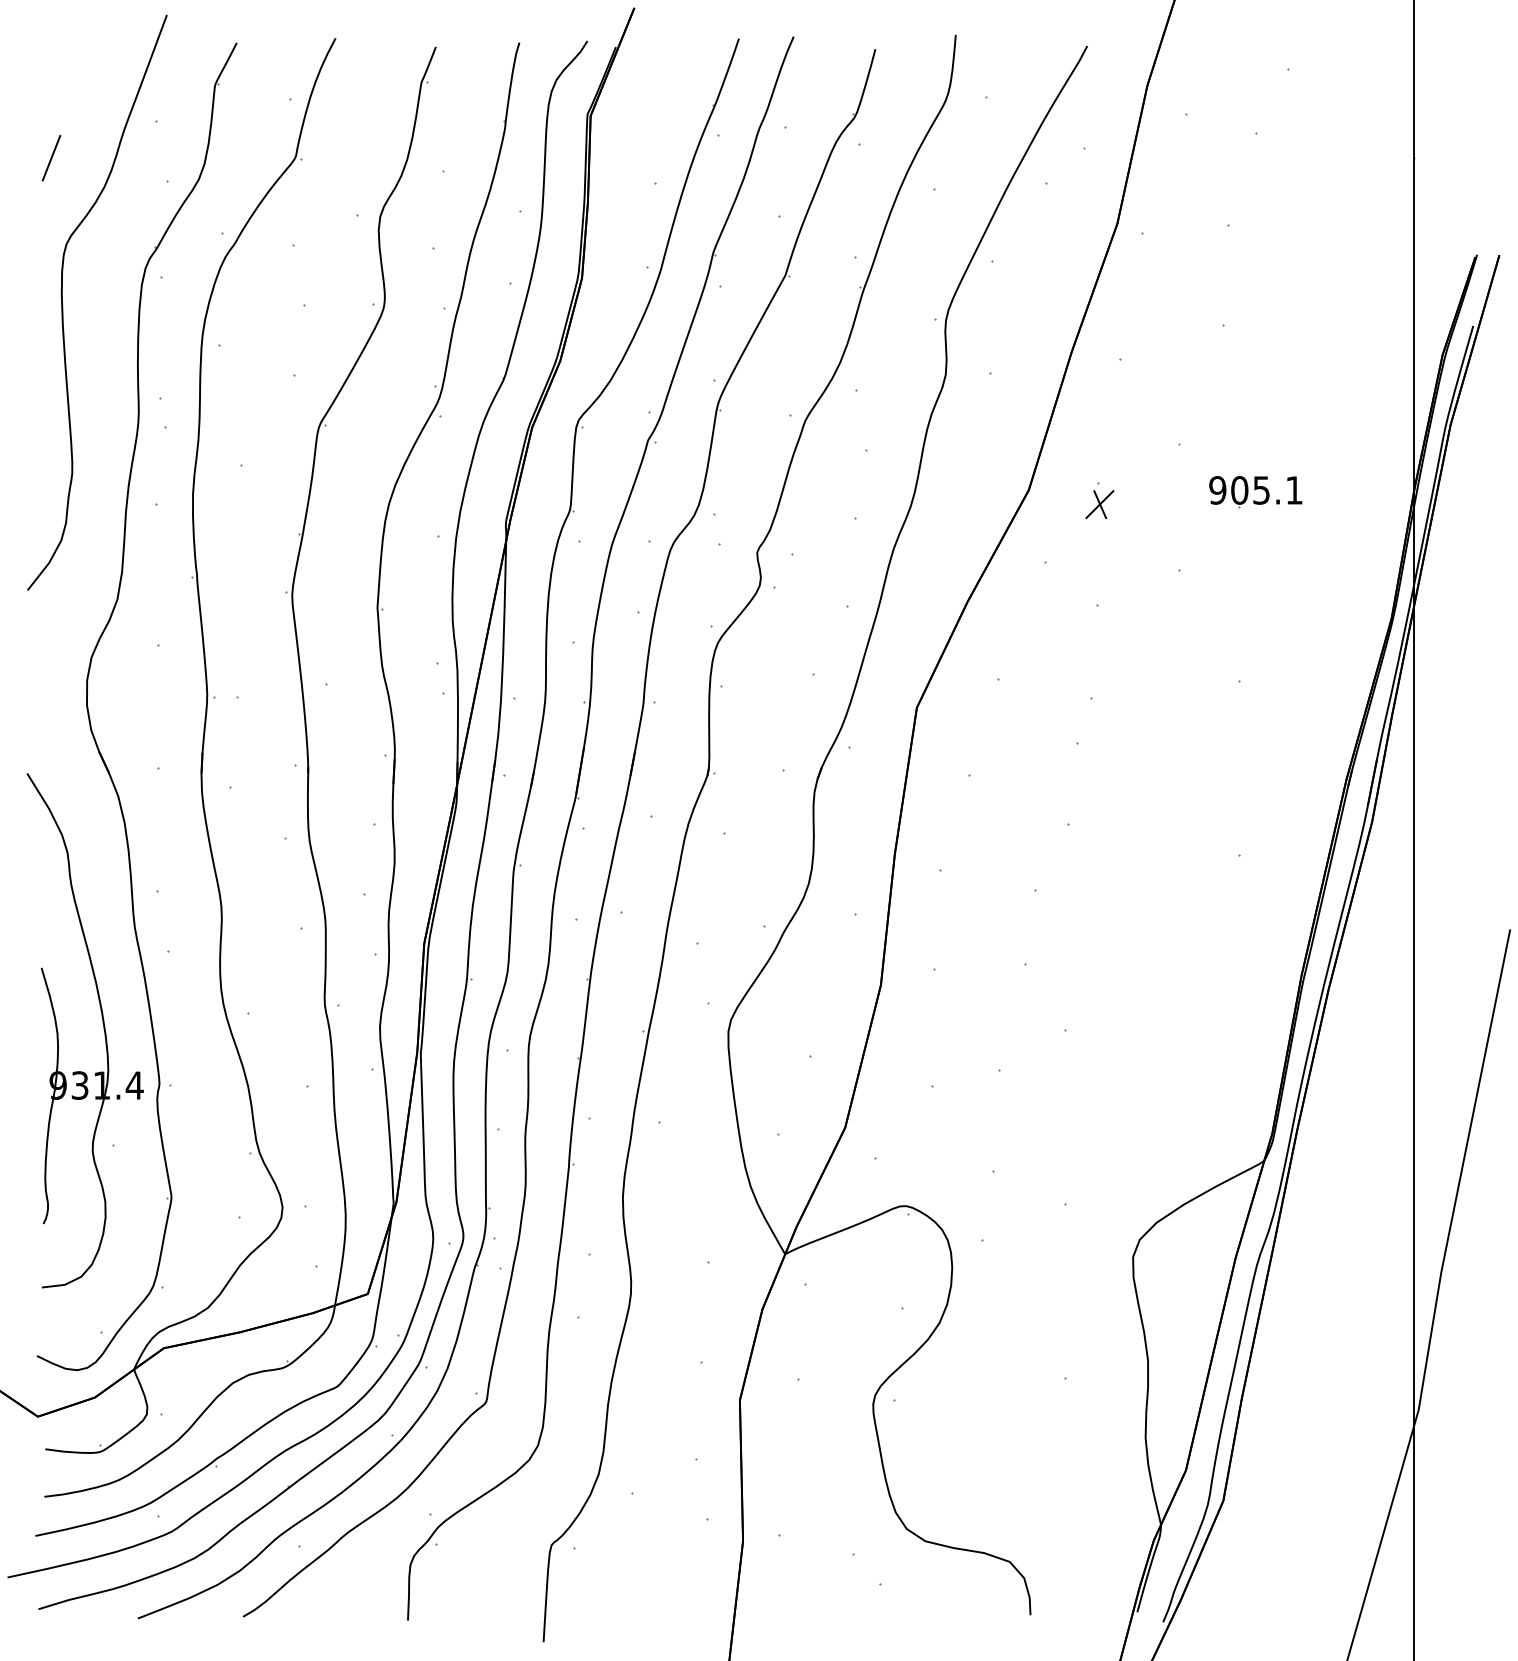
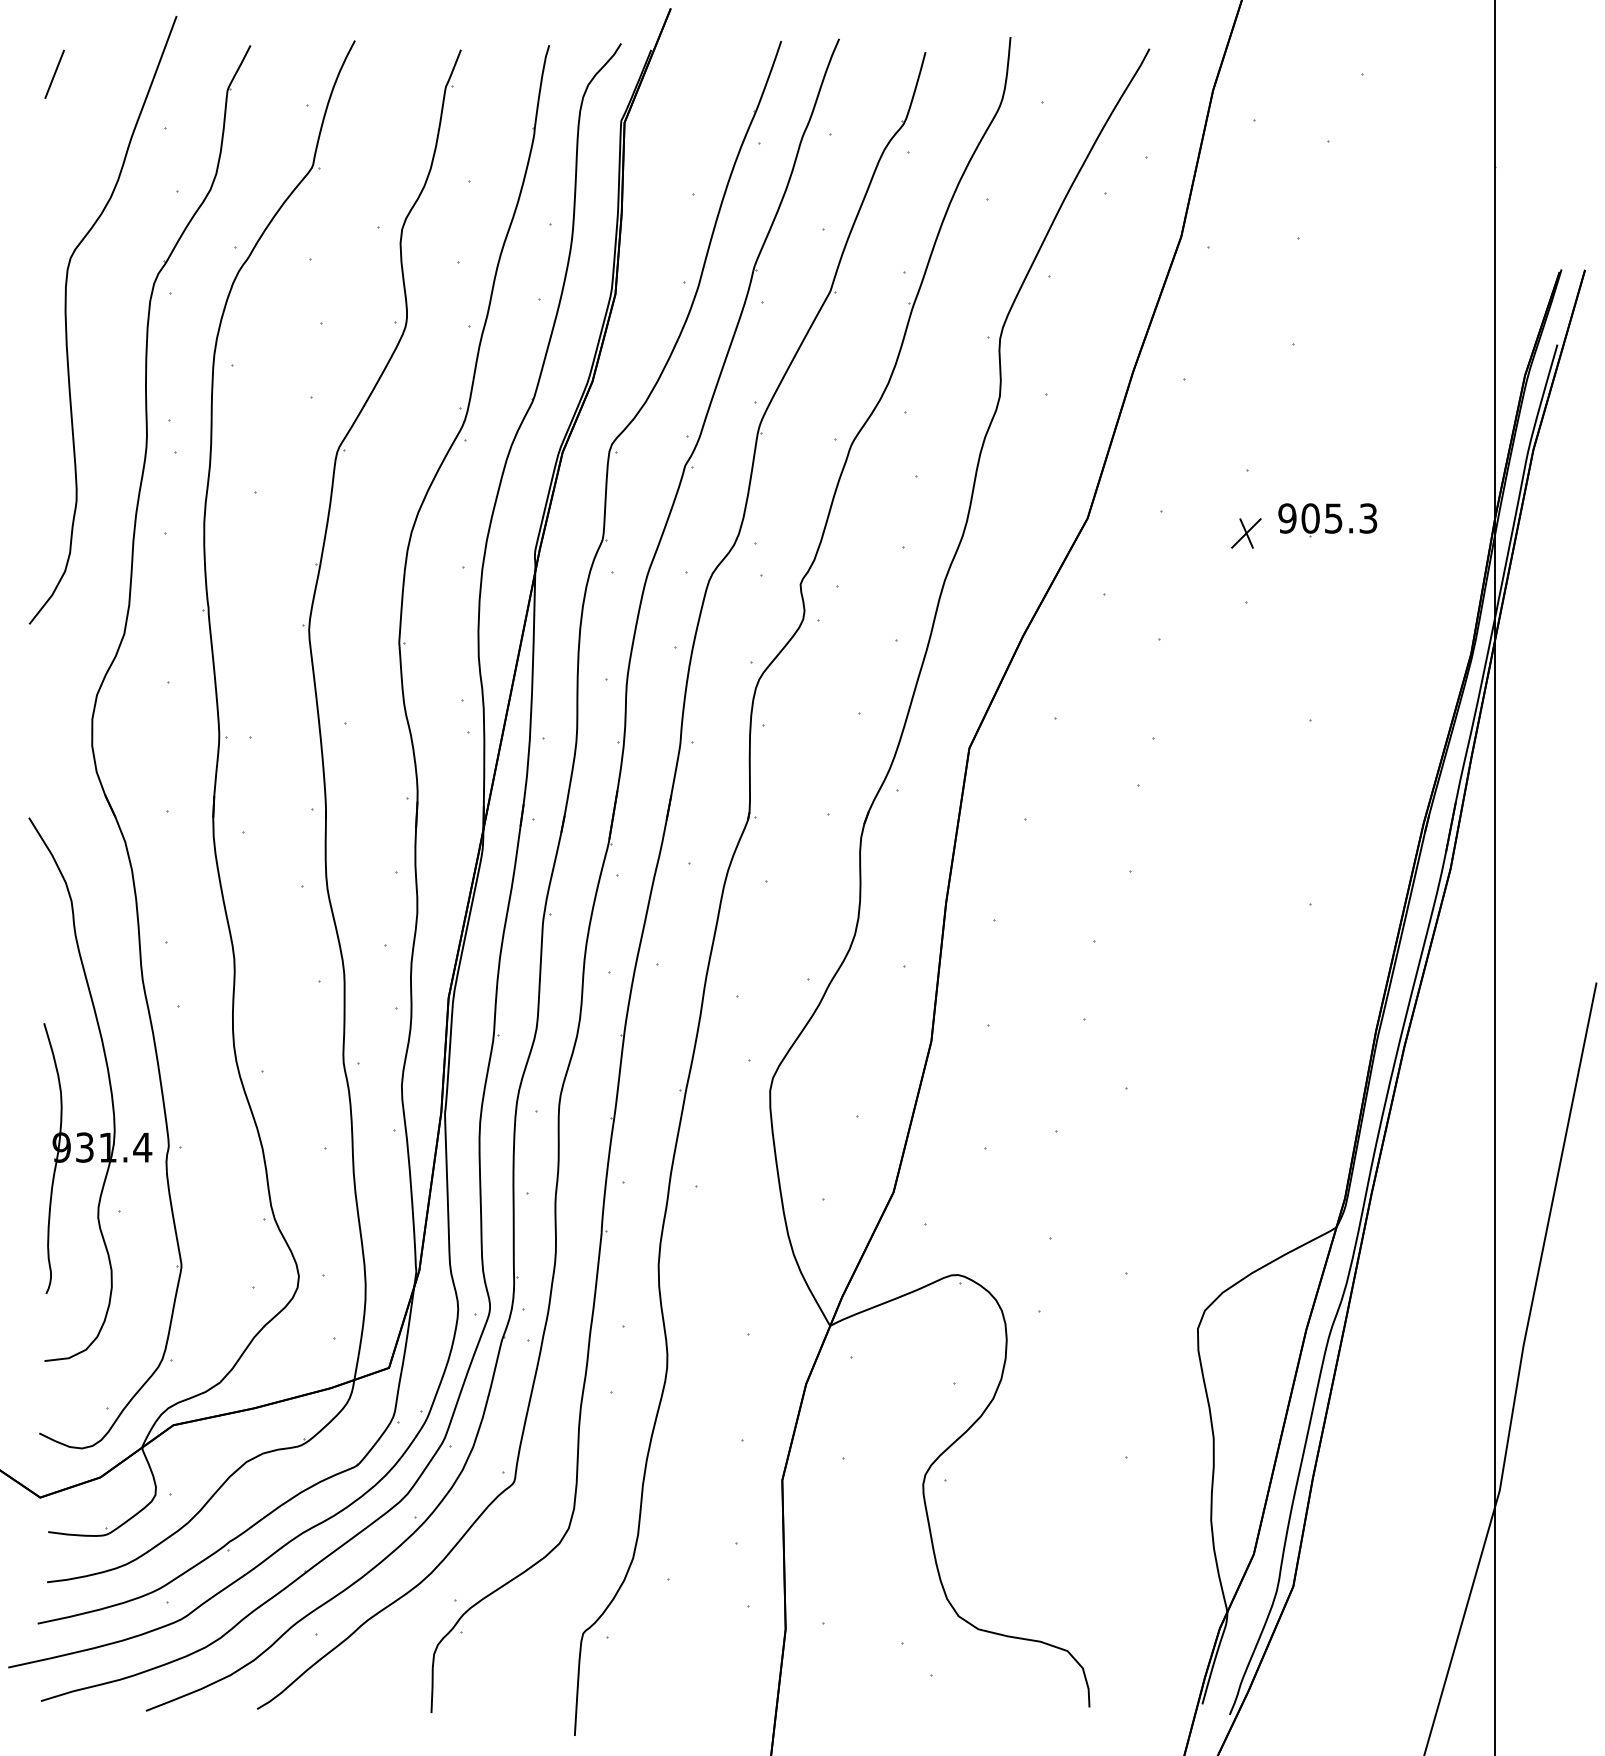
line: (51, 158) -> (54, 74), moved
text: (1294, 490) -> (1368, 518), 905.1 -> 905.3
part: (1099, 504) -> (1245, 533), moved

